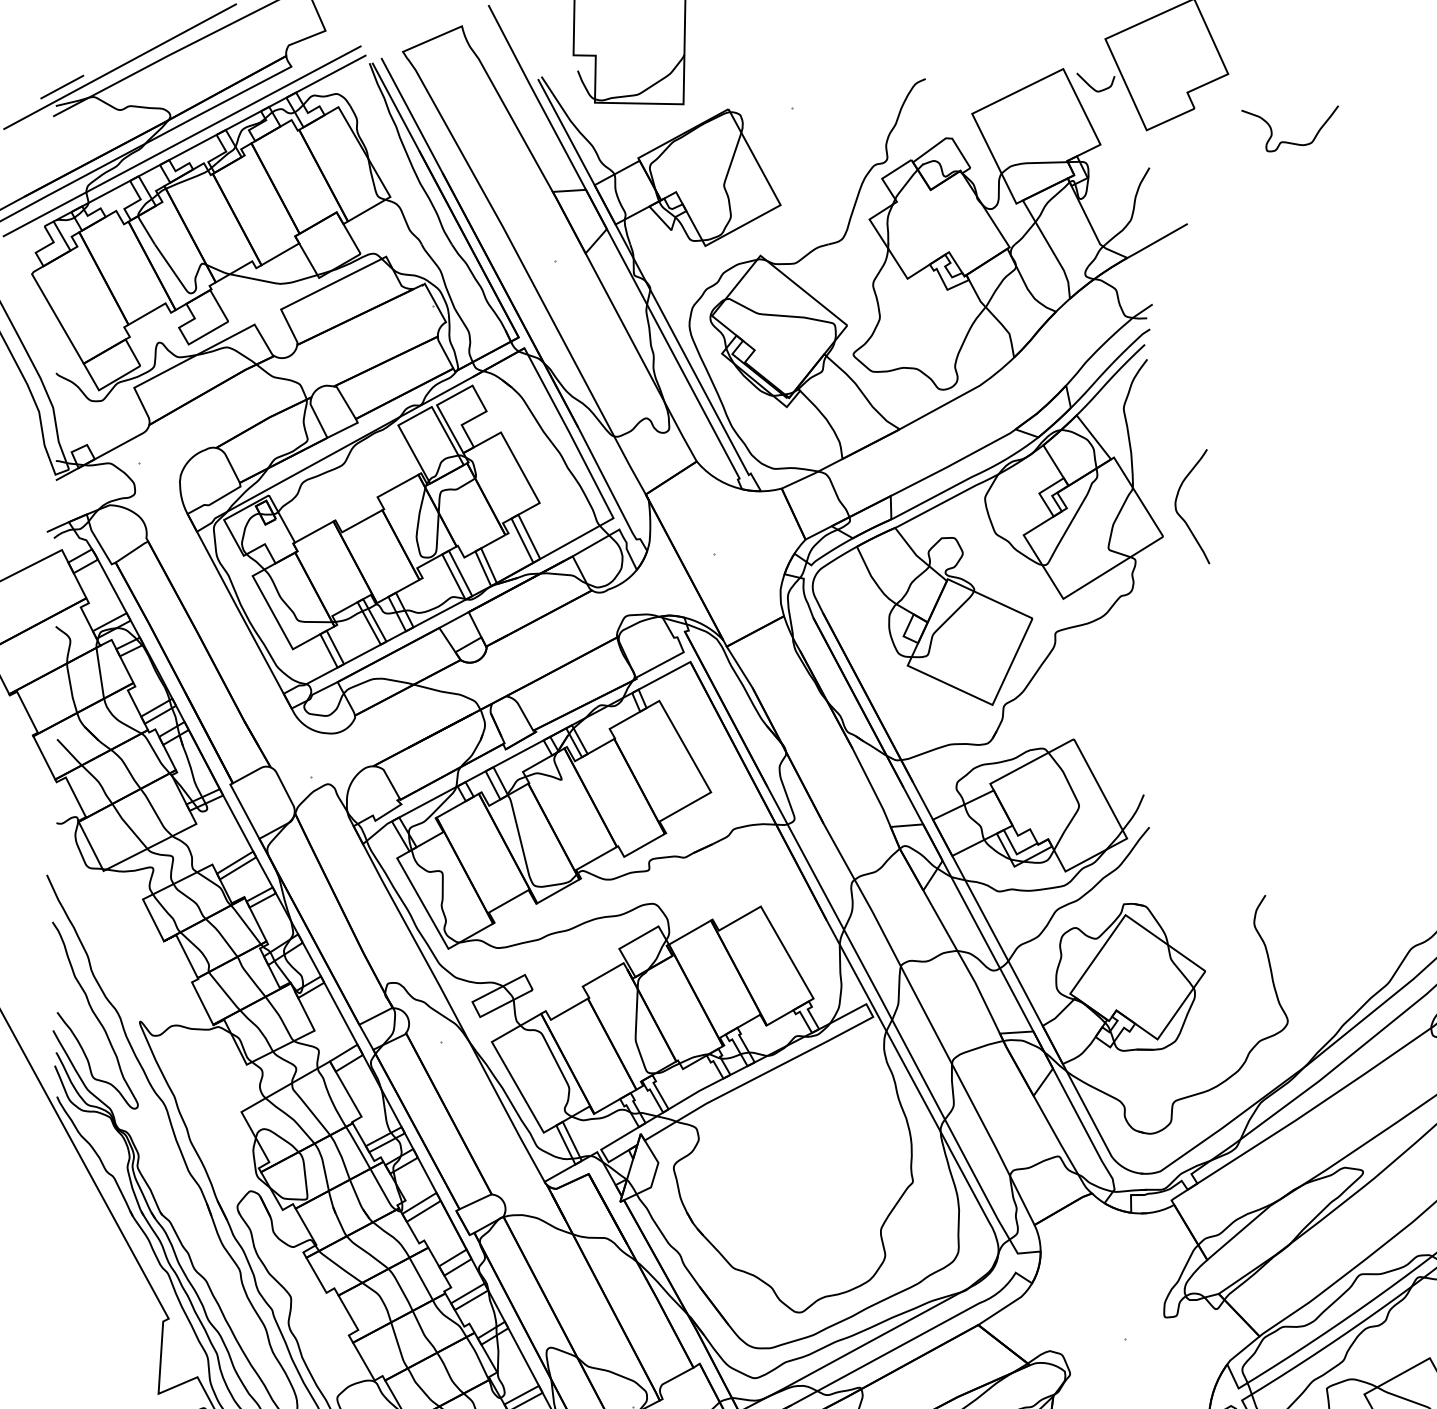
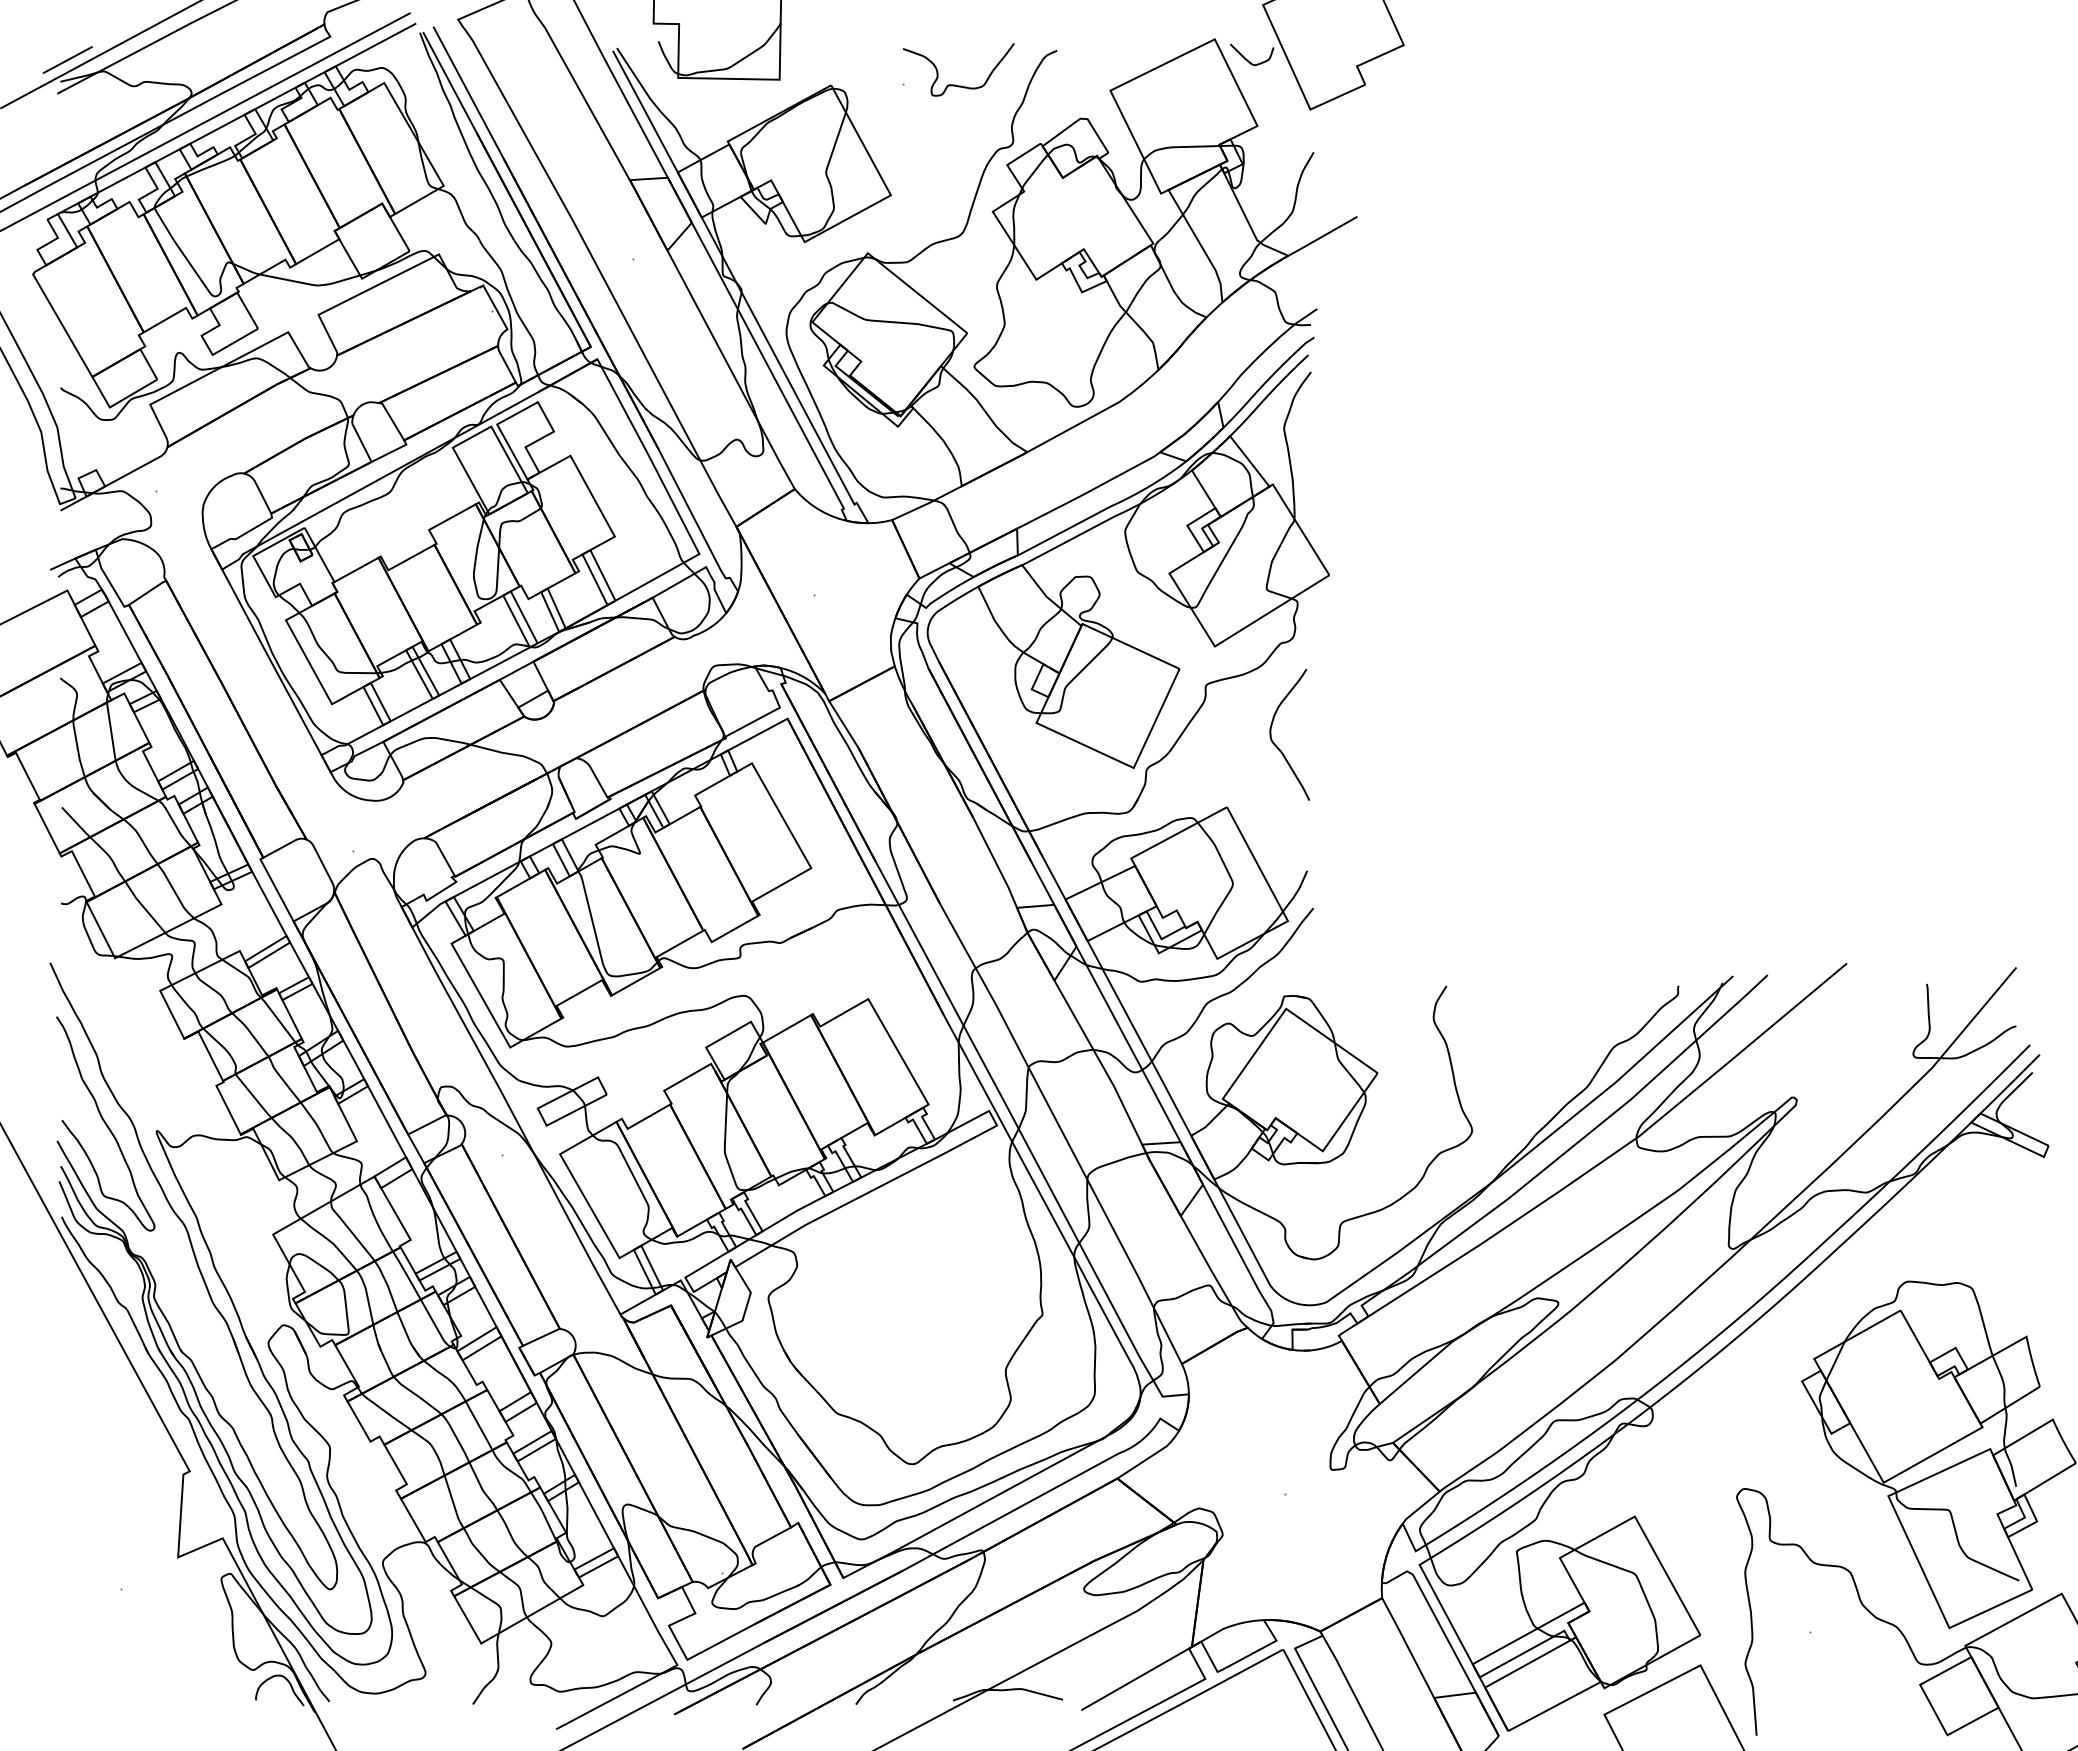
curve: (1287, 141) -> (955, 84), moved
curve: (1181, 516) -> (1277, 746), moved

